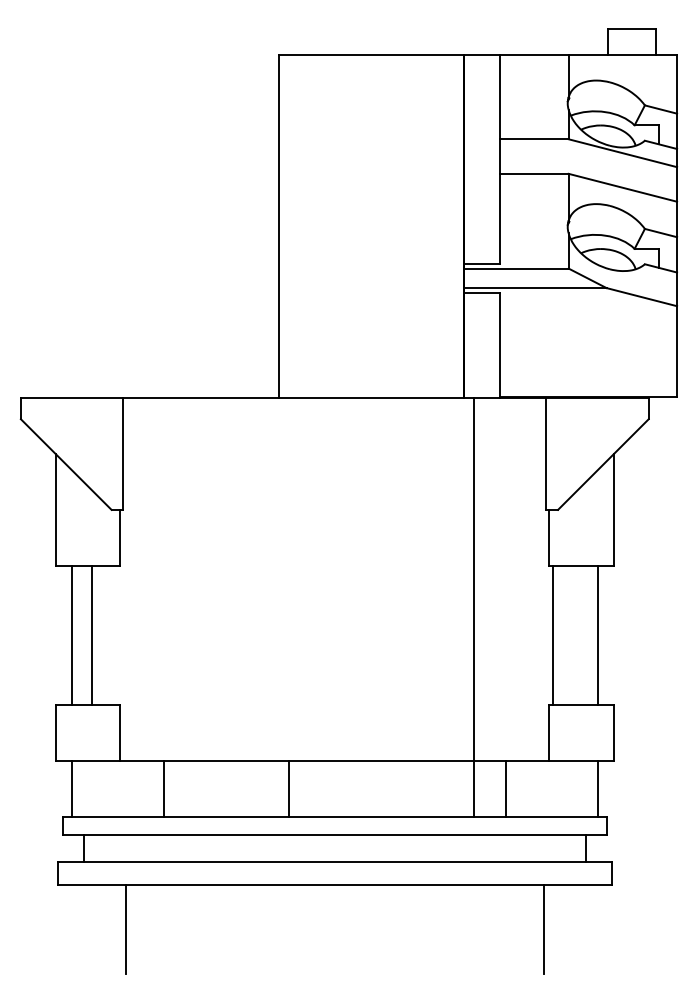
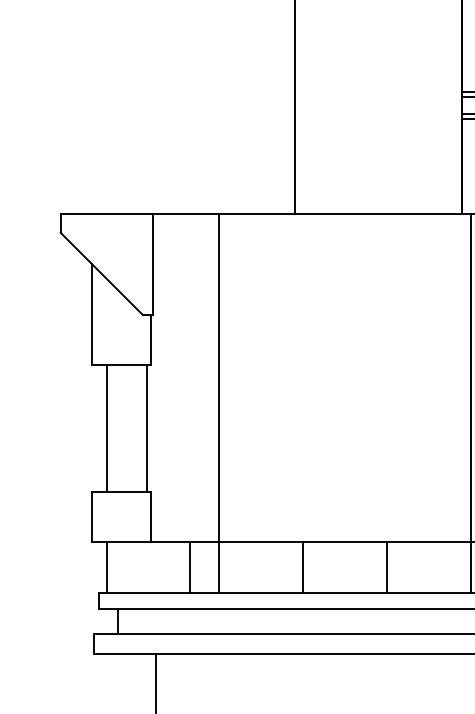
line: (195, 607) -> (218, 403), added
line: (92, 635) -> (147, 428), moved
line: (380, 788) -> (386, 567), added

